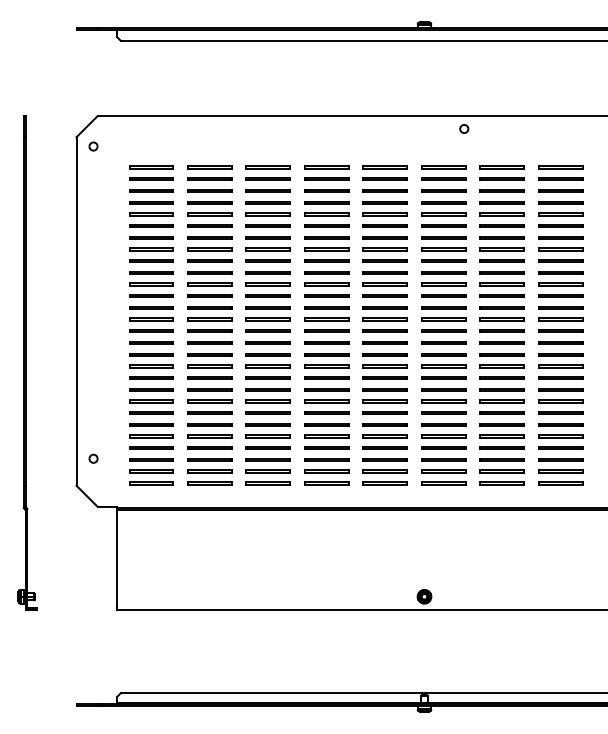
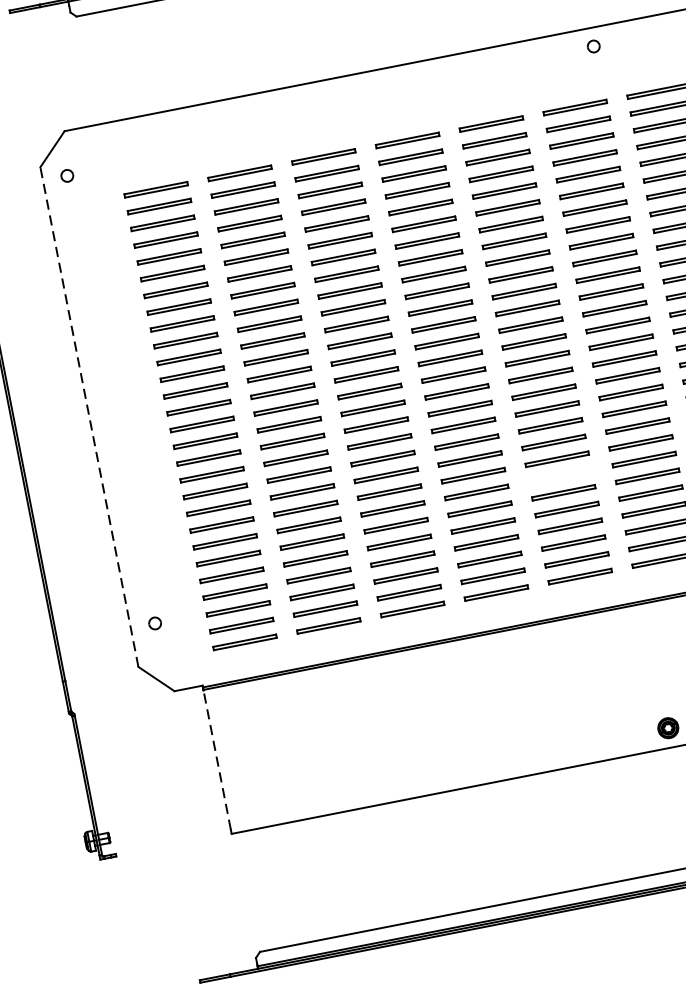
line: (76, 310) -> (89, 415), solid -> dashed
line: (384, 412) -> (559, 475), removed
line: (117, 558) -> (217, 759), solid -> dashed

